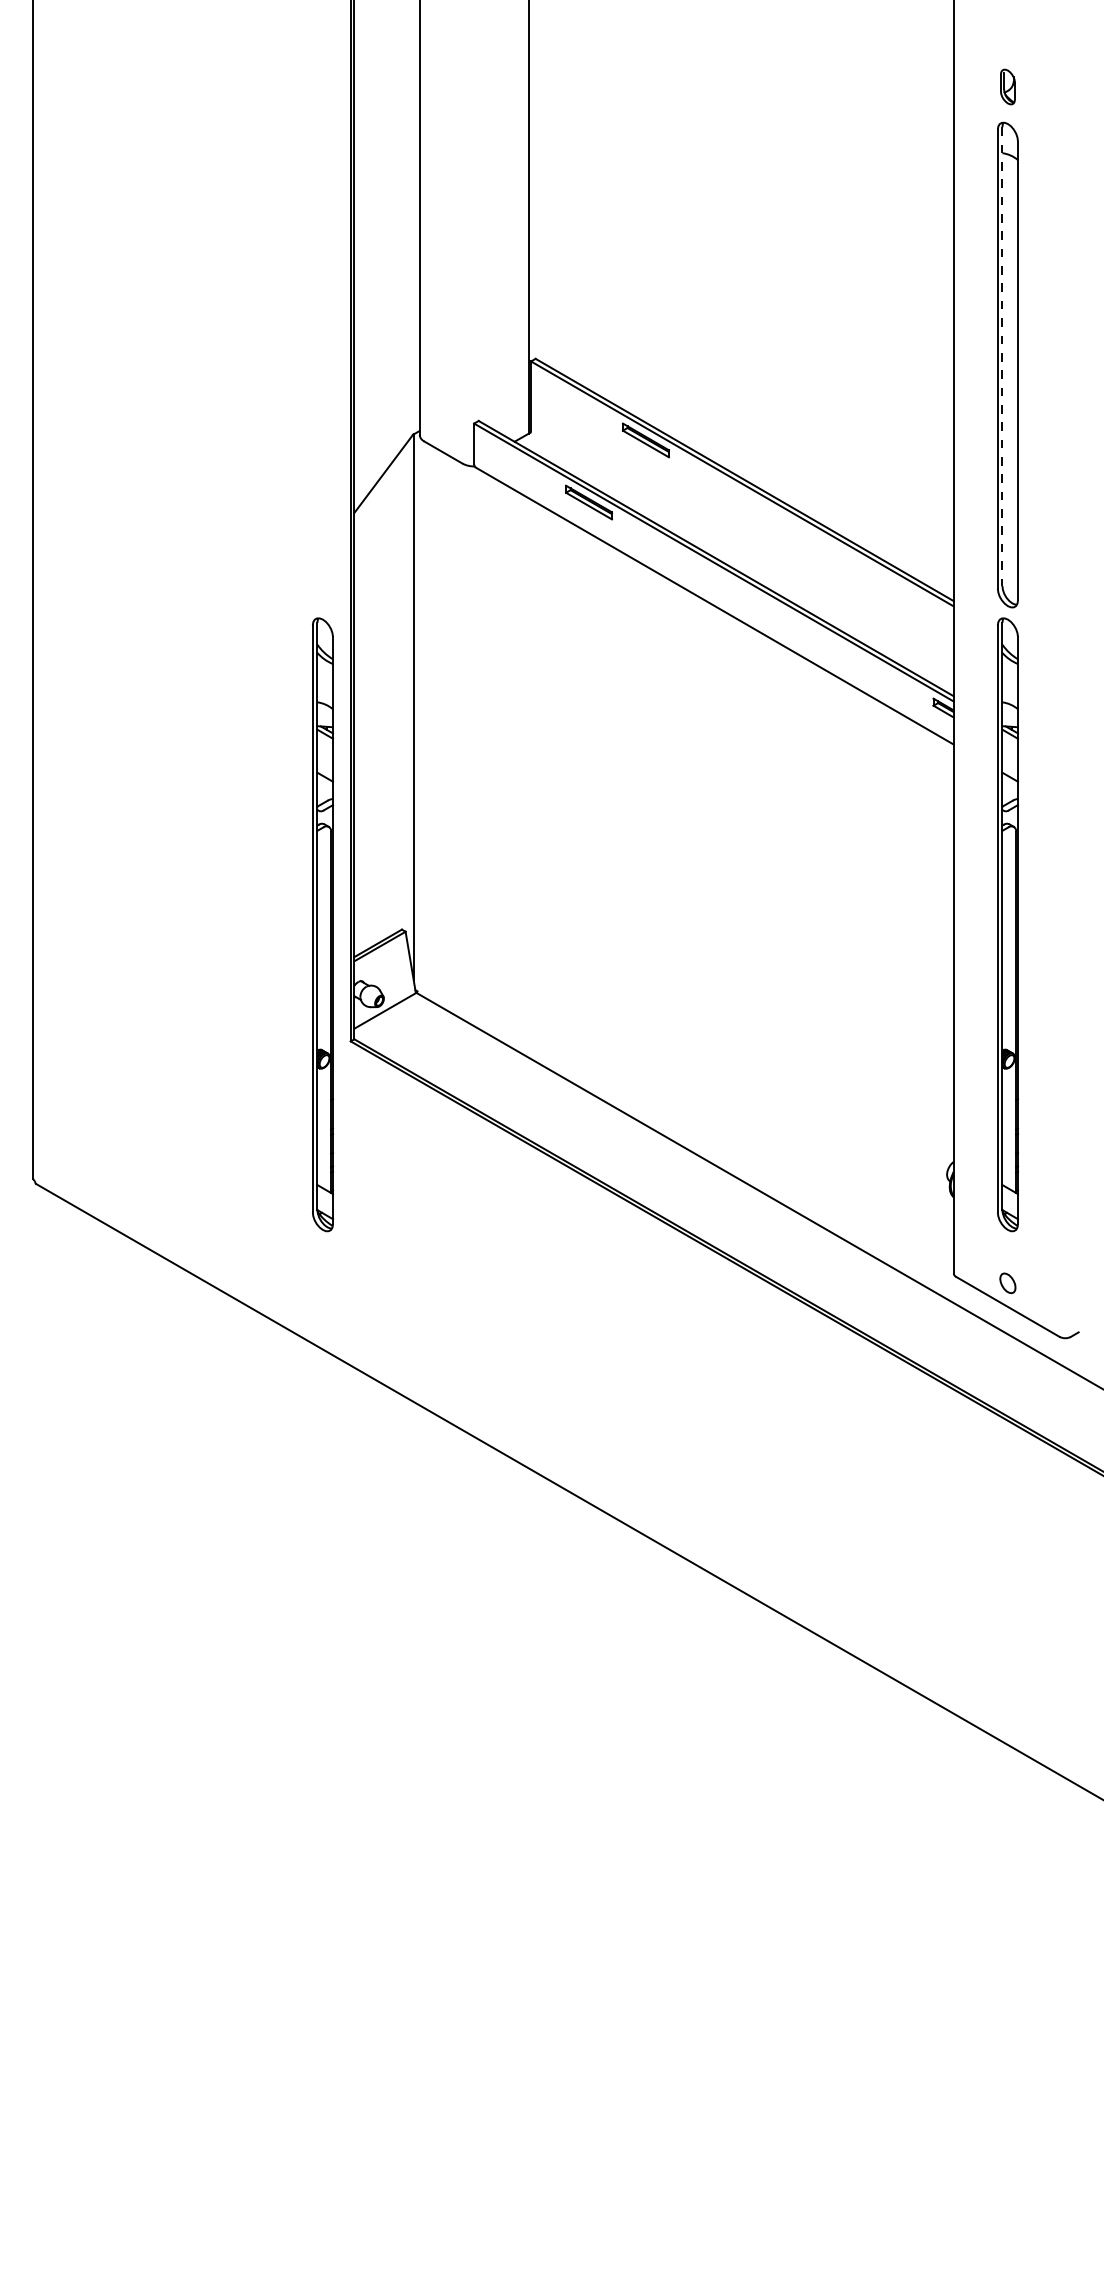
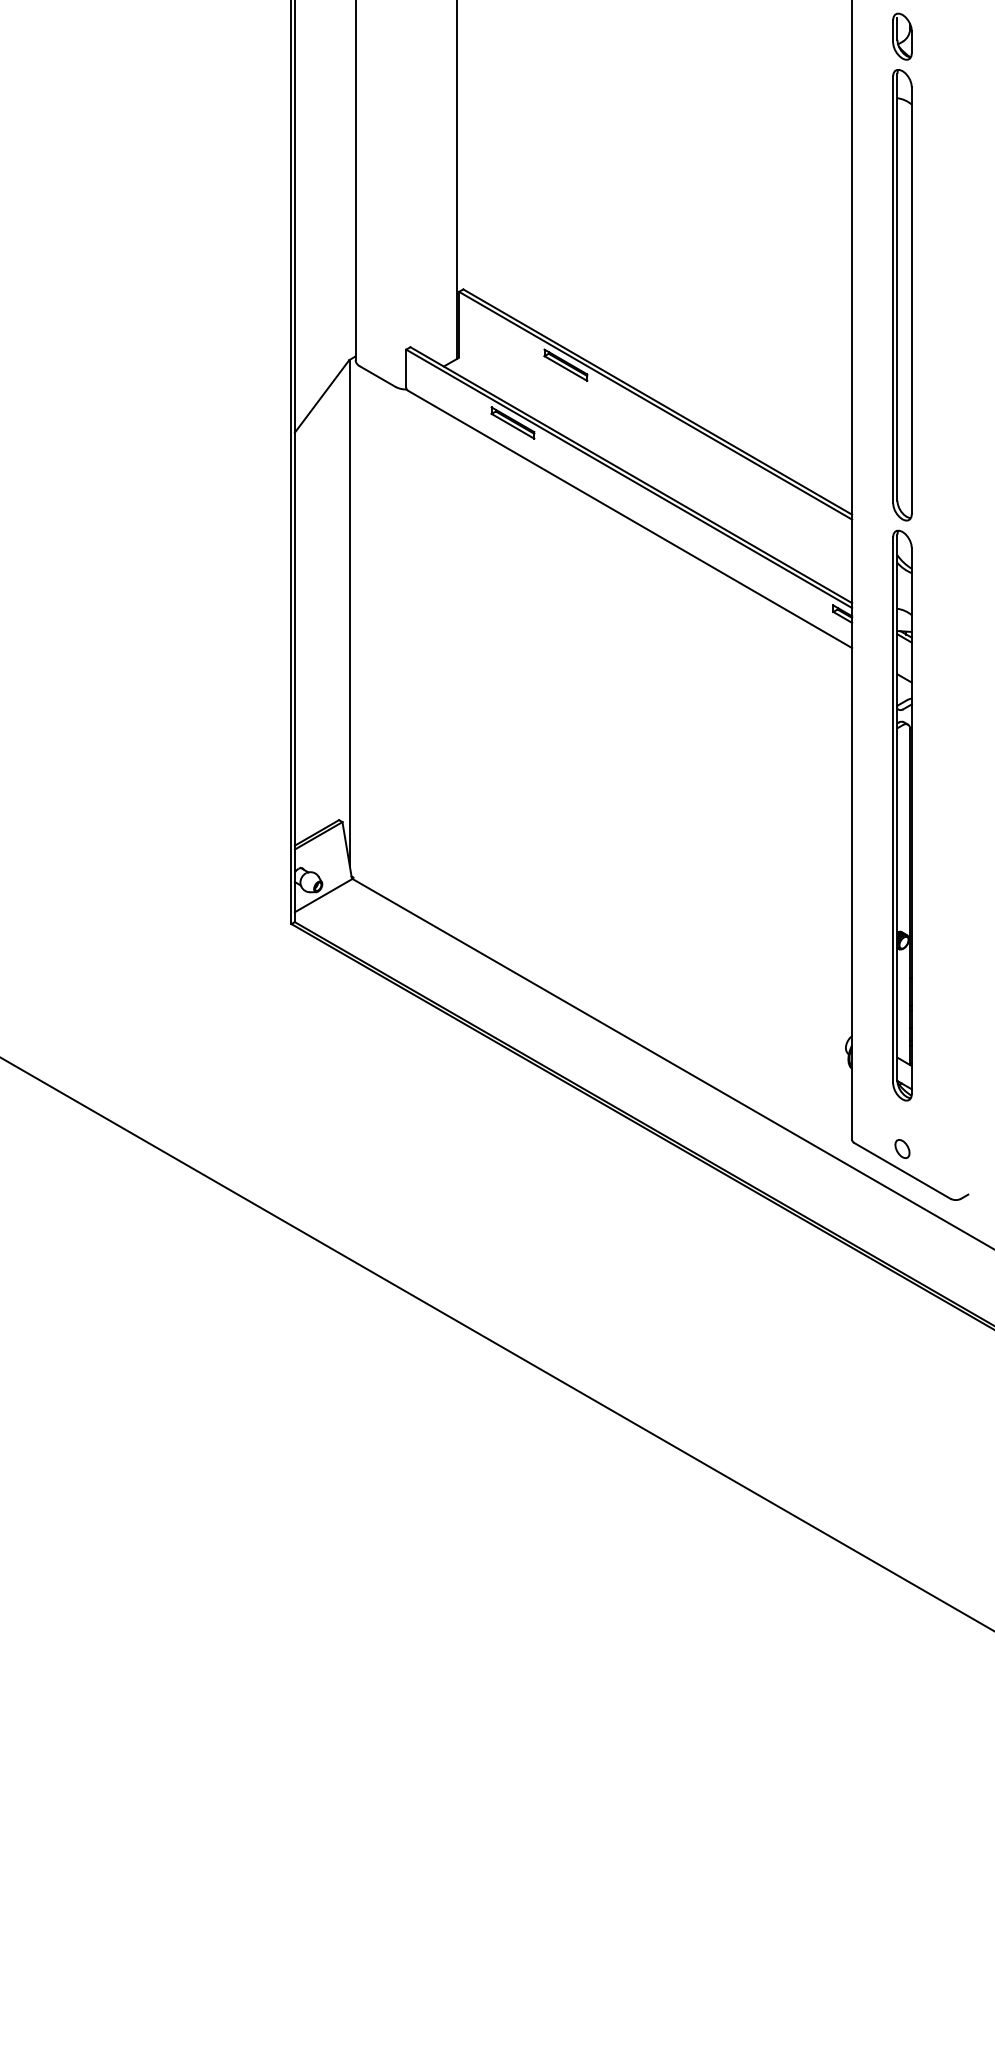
part: (1007, 86) -> (902, 36), size x1.43
line: (1002, 357) -> (897, 288), dashed -> solid
part: (323, 924) -> (266, 815), removed

